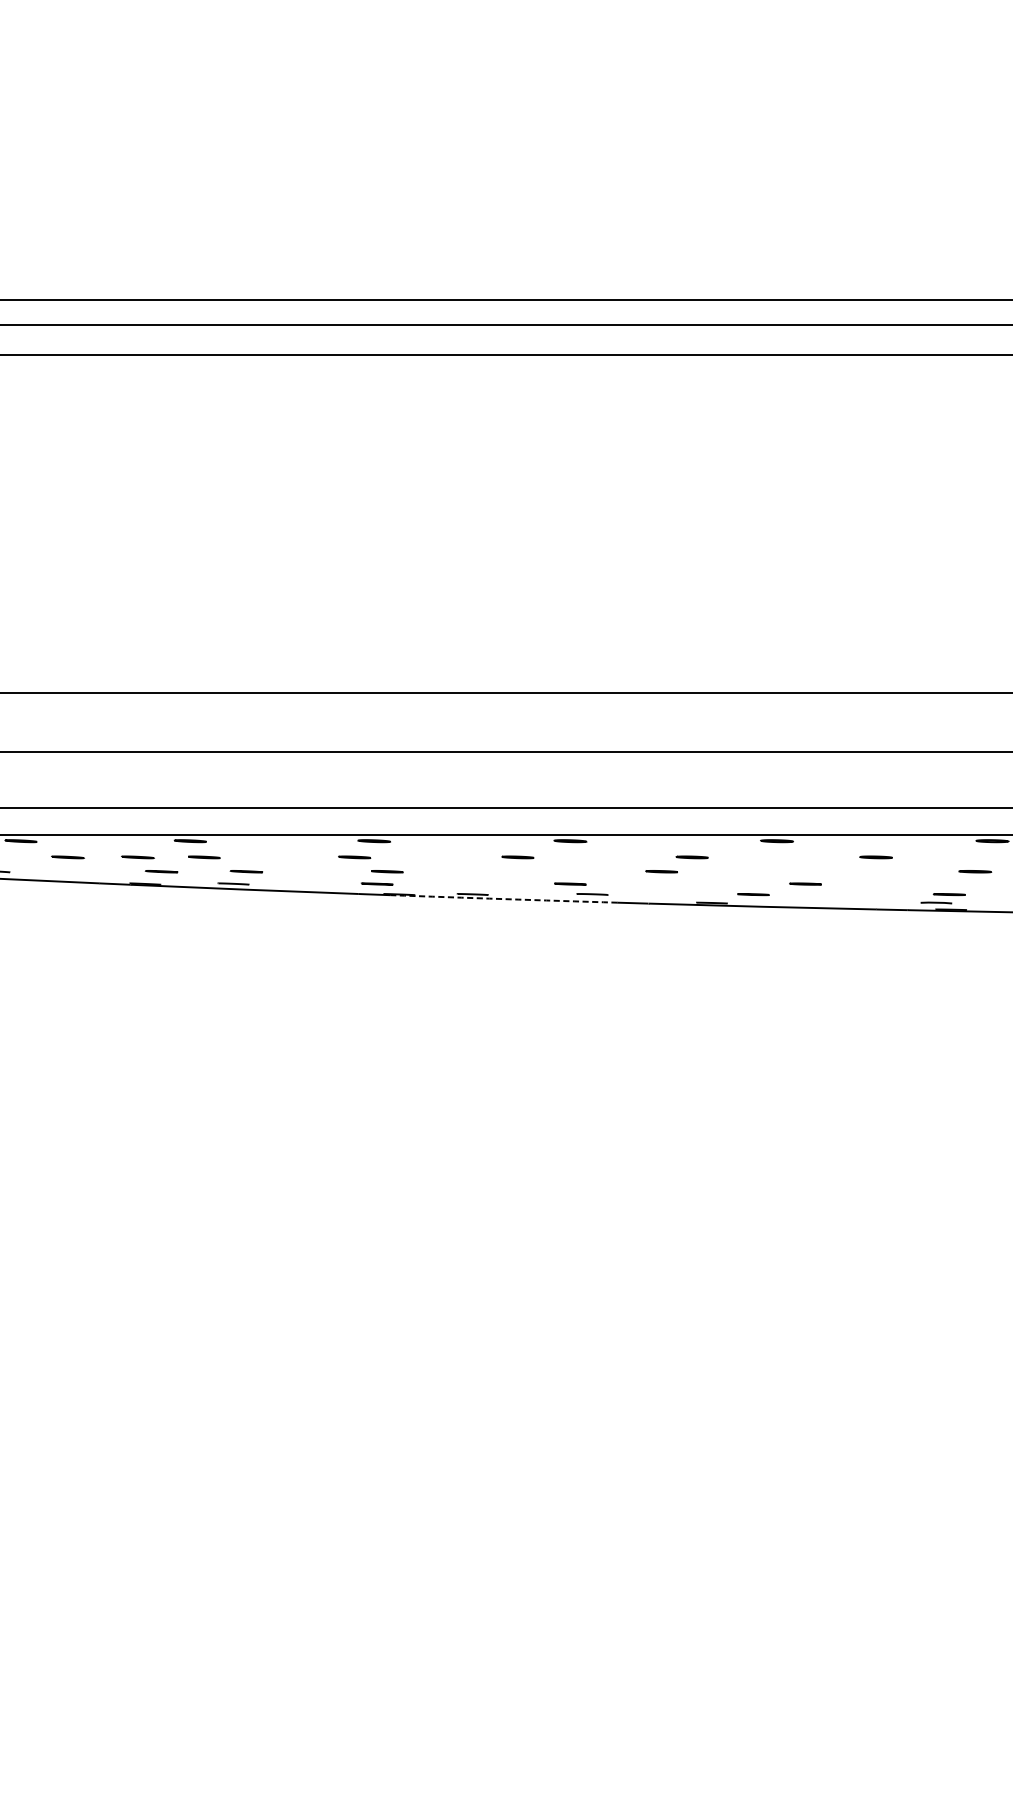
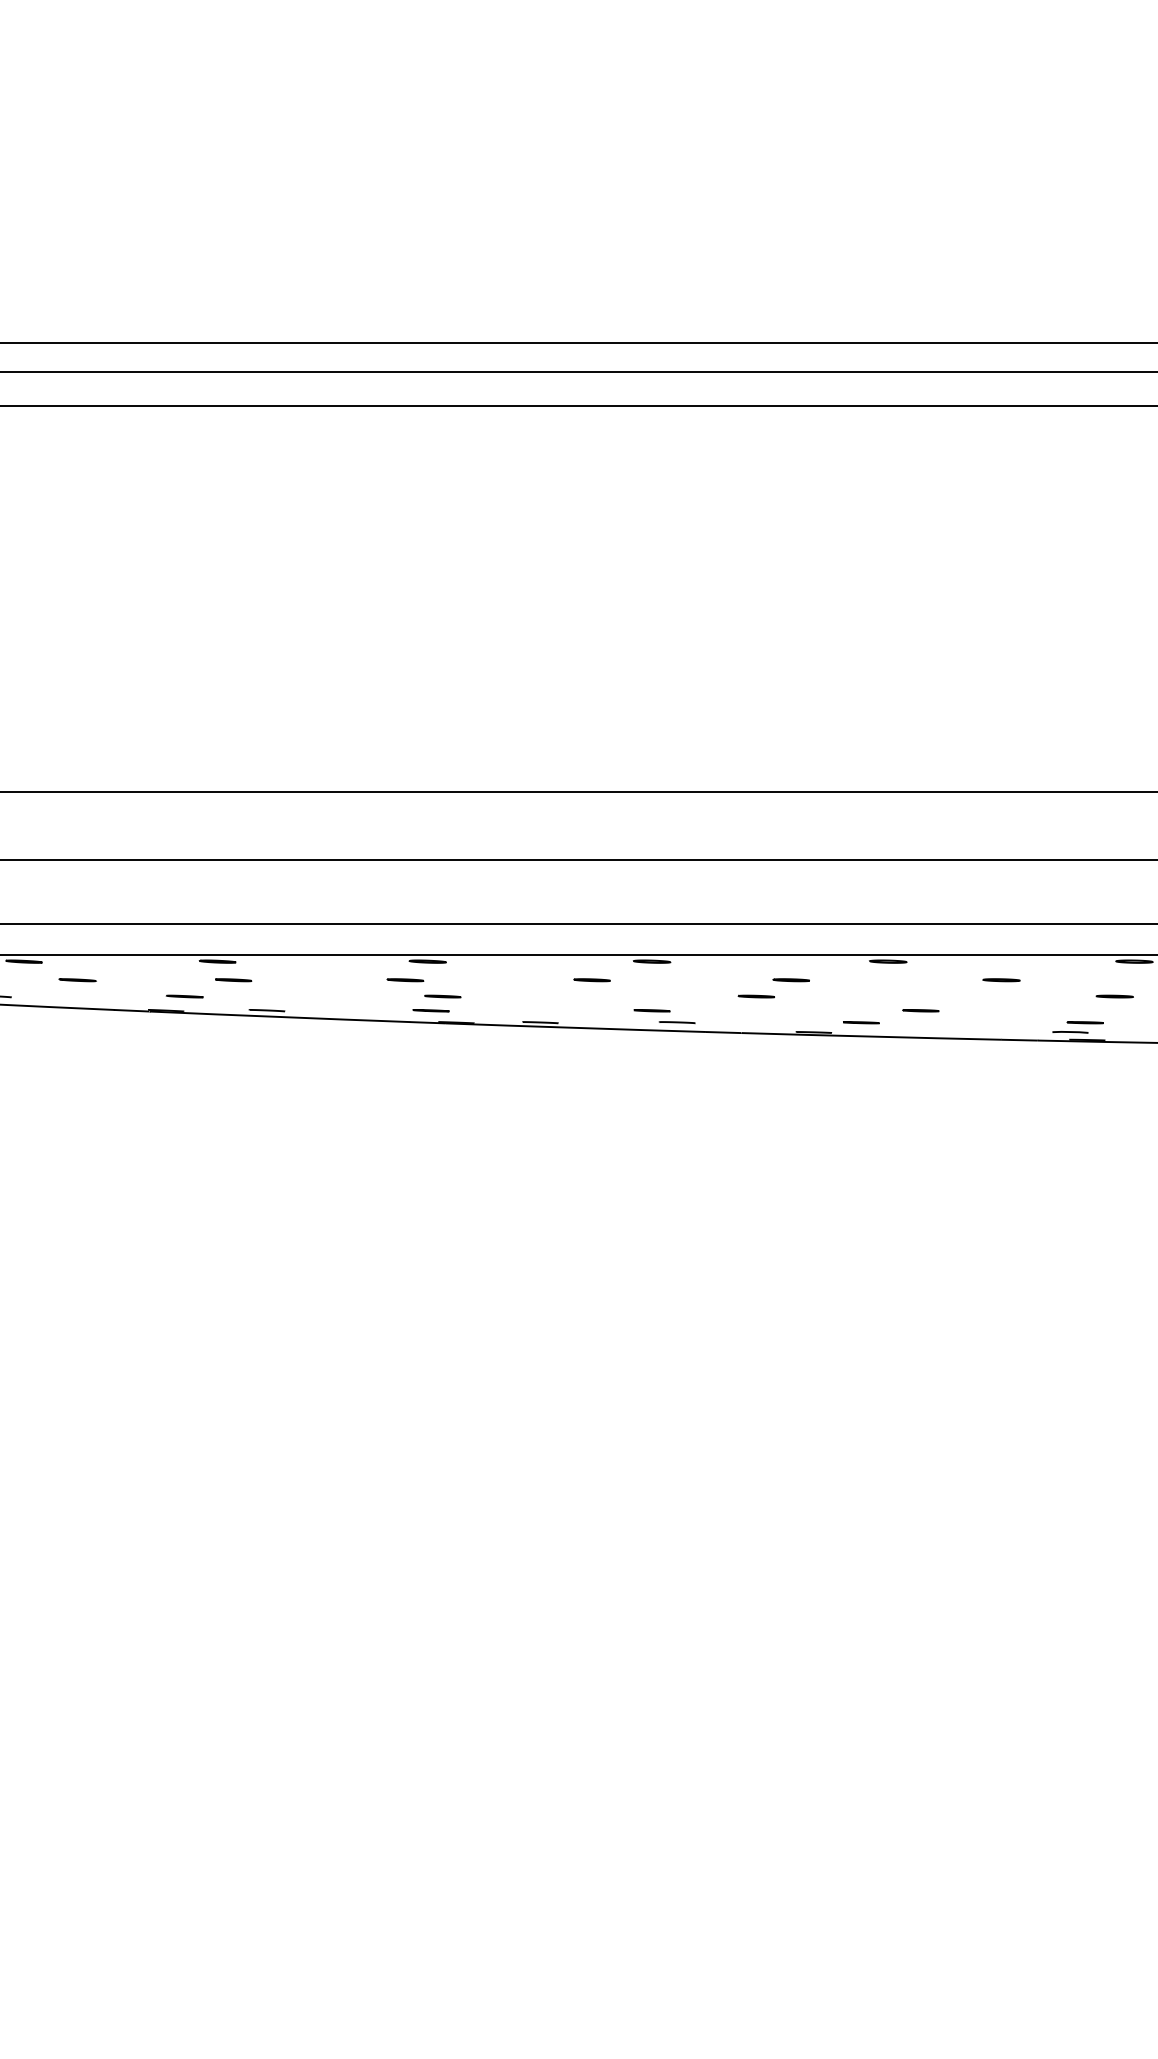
line: (137, 857) -> (157, 980), removed
line: (246, 871) -> (281, 996), removed
arc: (503, 898) -> (575, 1027), dashed -> solid

